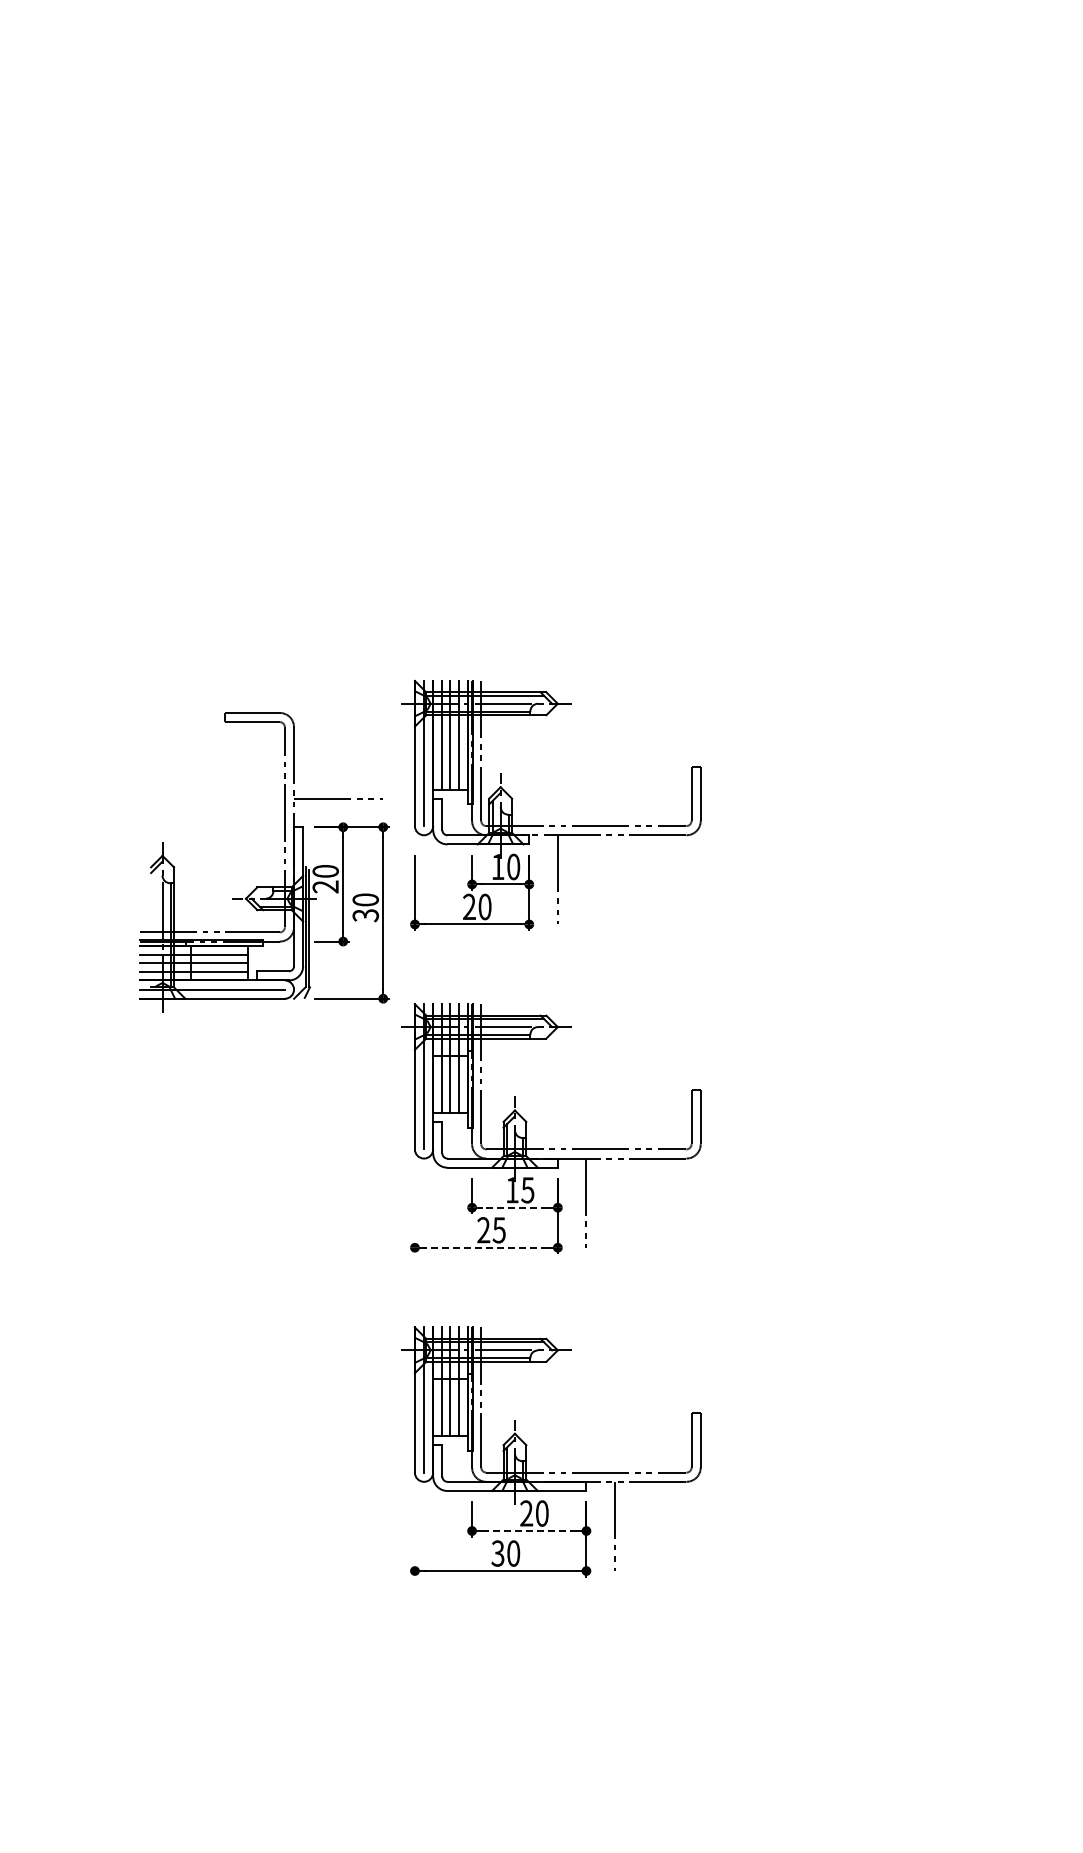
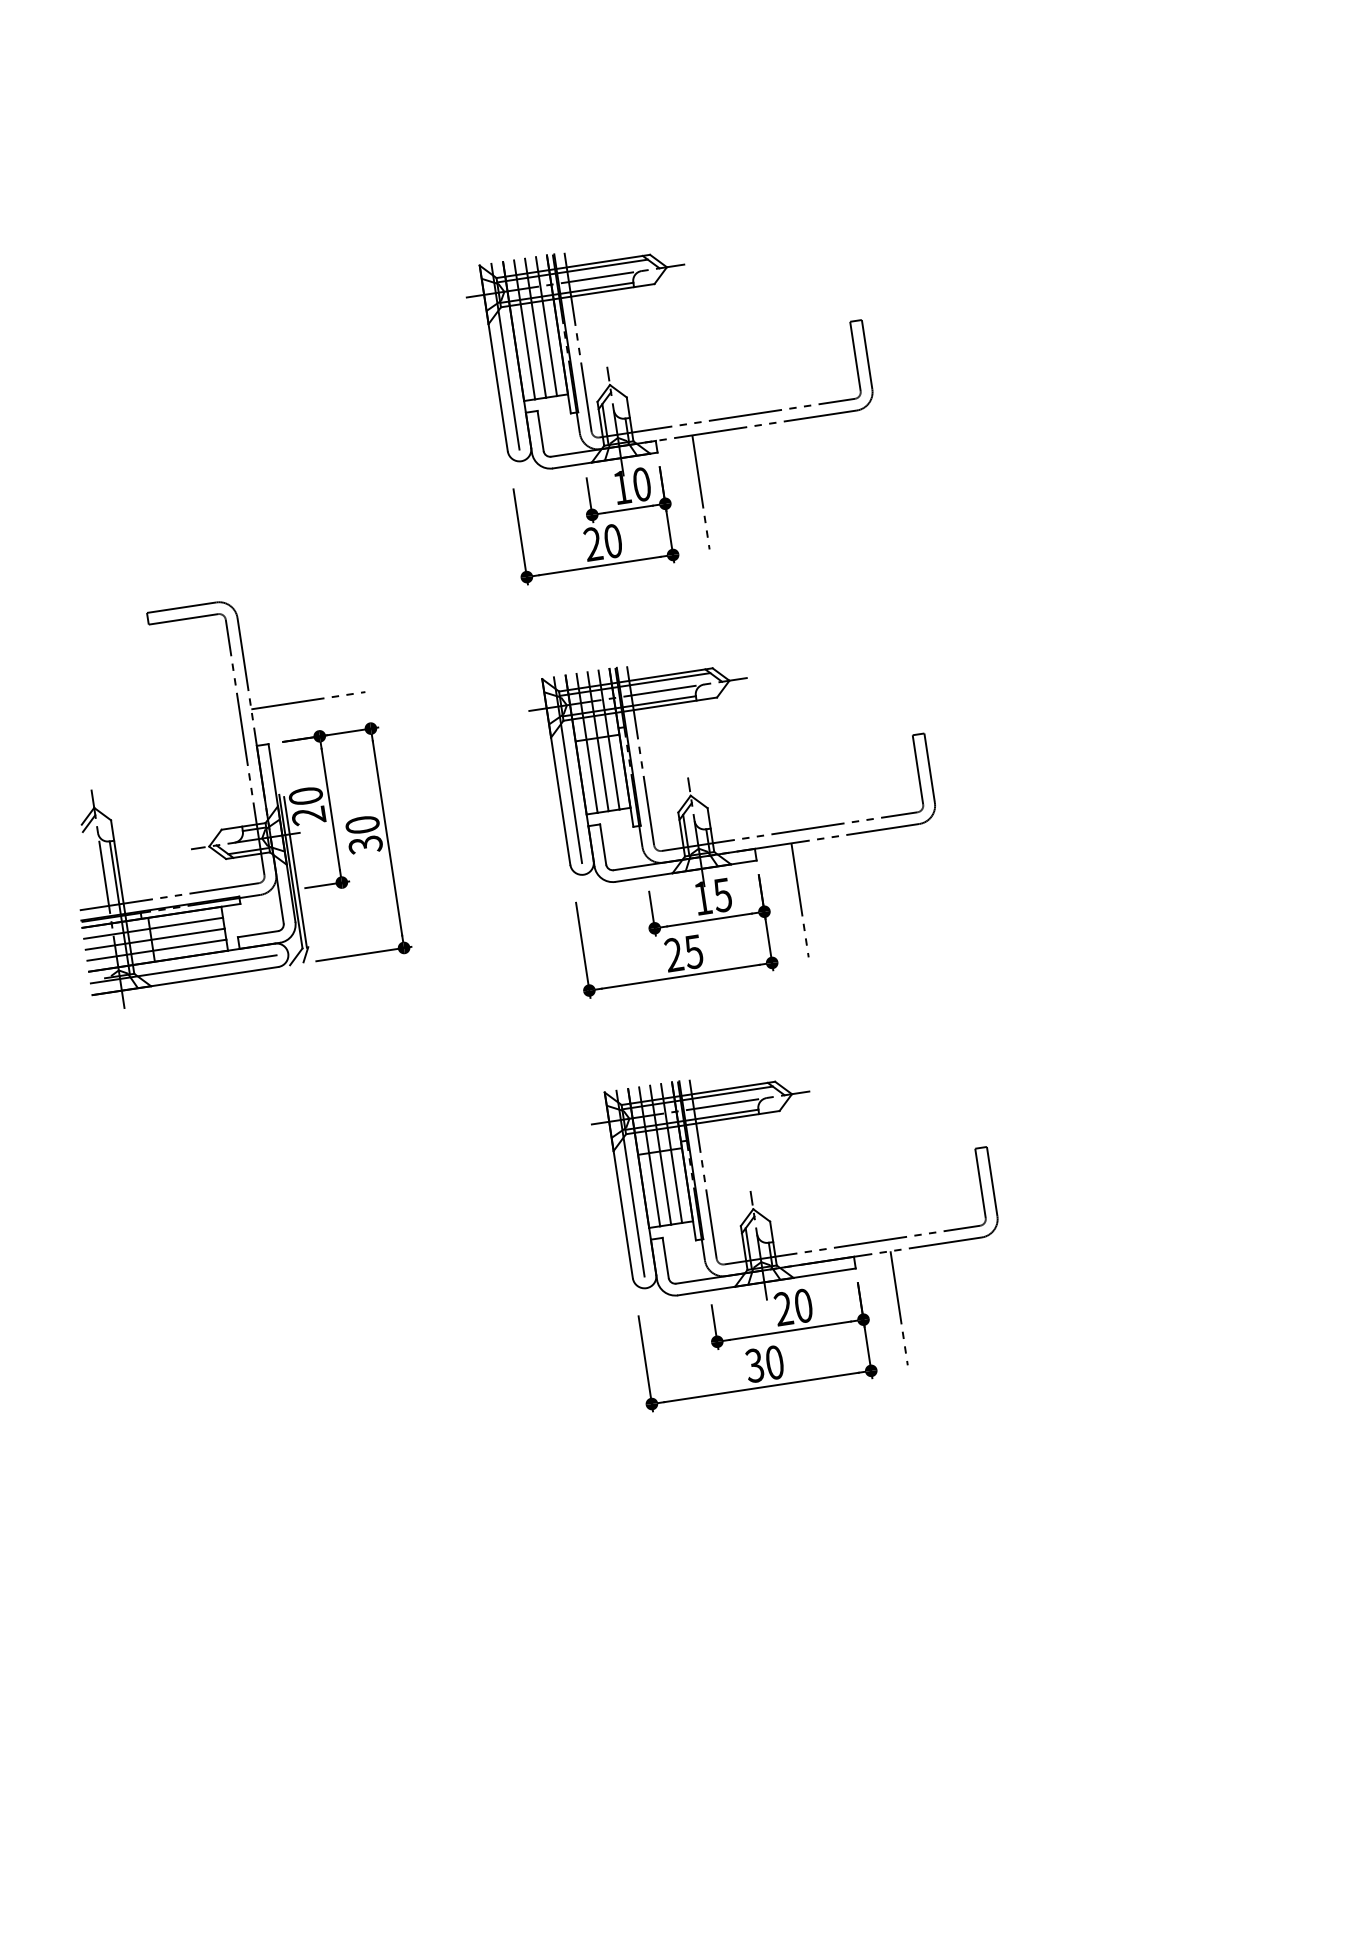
part: (284, 862) -> (251, 792), moved
line: (514, 1207) -> (708, 919), dashed -> solid
line: (414, 1216) -> (582, 950), added
line: (486, 1247) -> (680, 976), dashed -> solid
line: (528, 1531) -> (789, 1331), dashed -> solid
line: (414, 1539) -> (645, 1363), added

